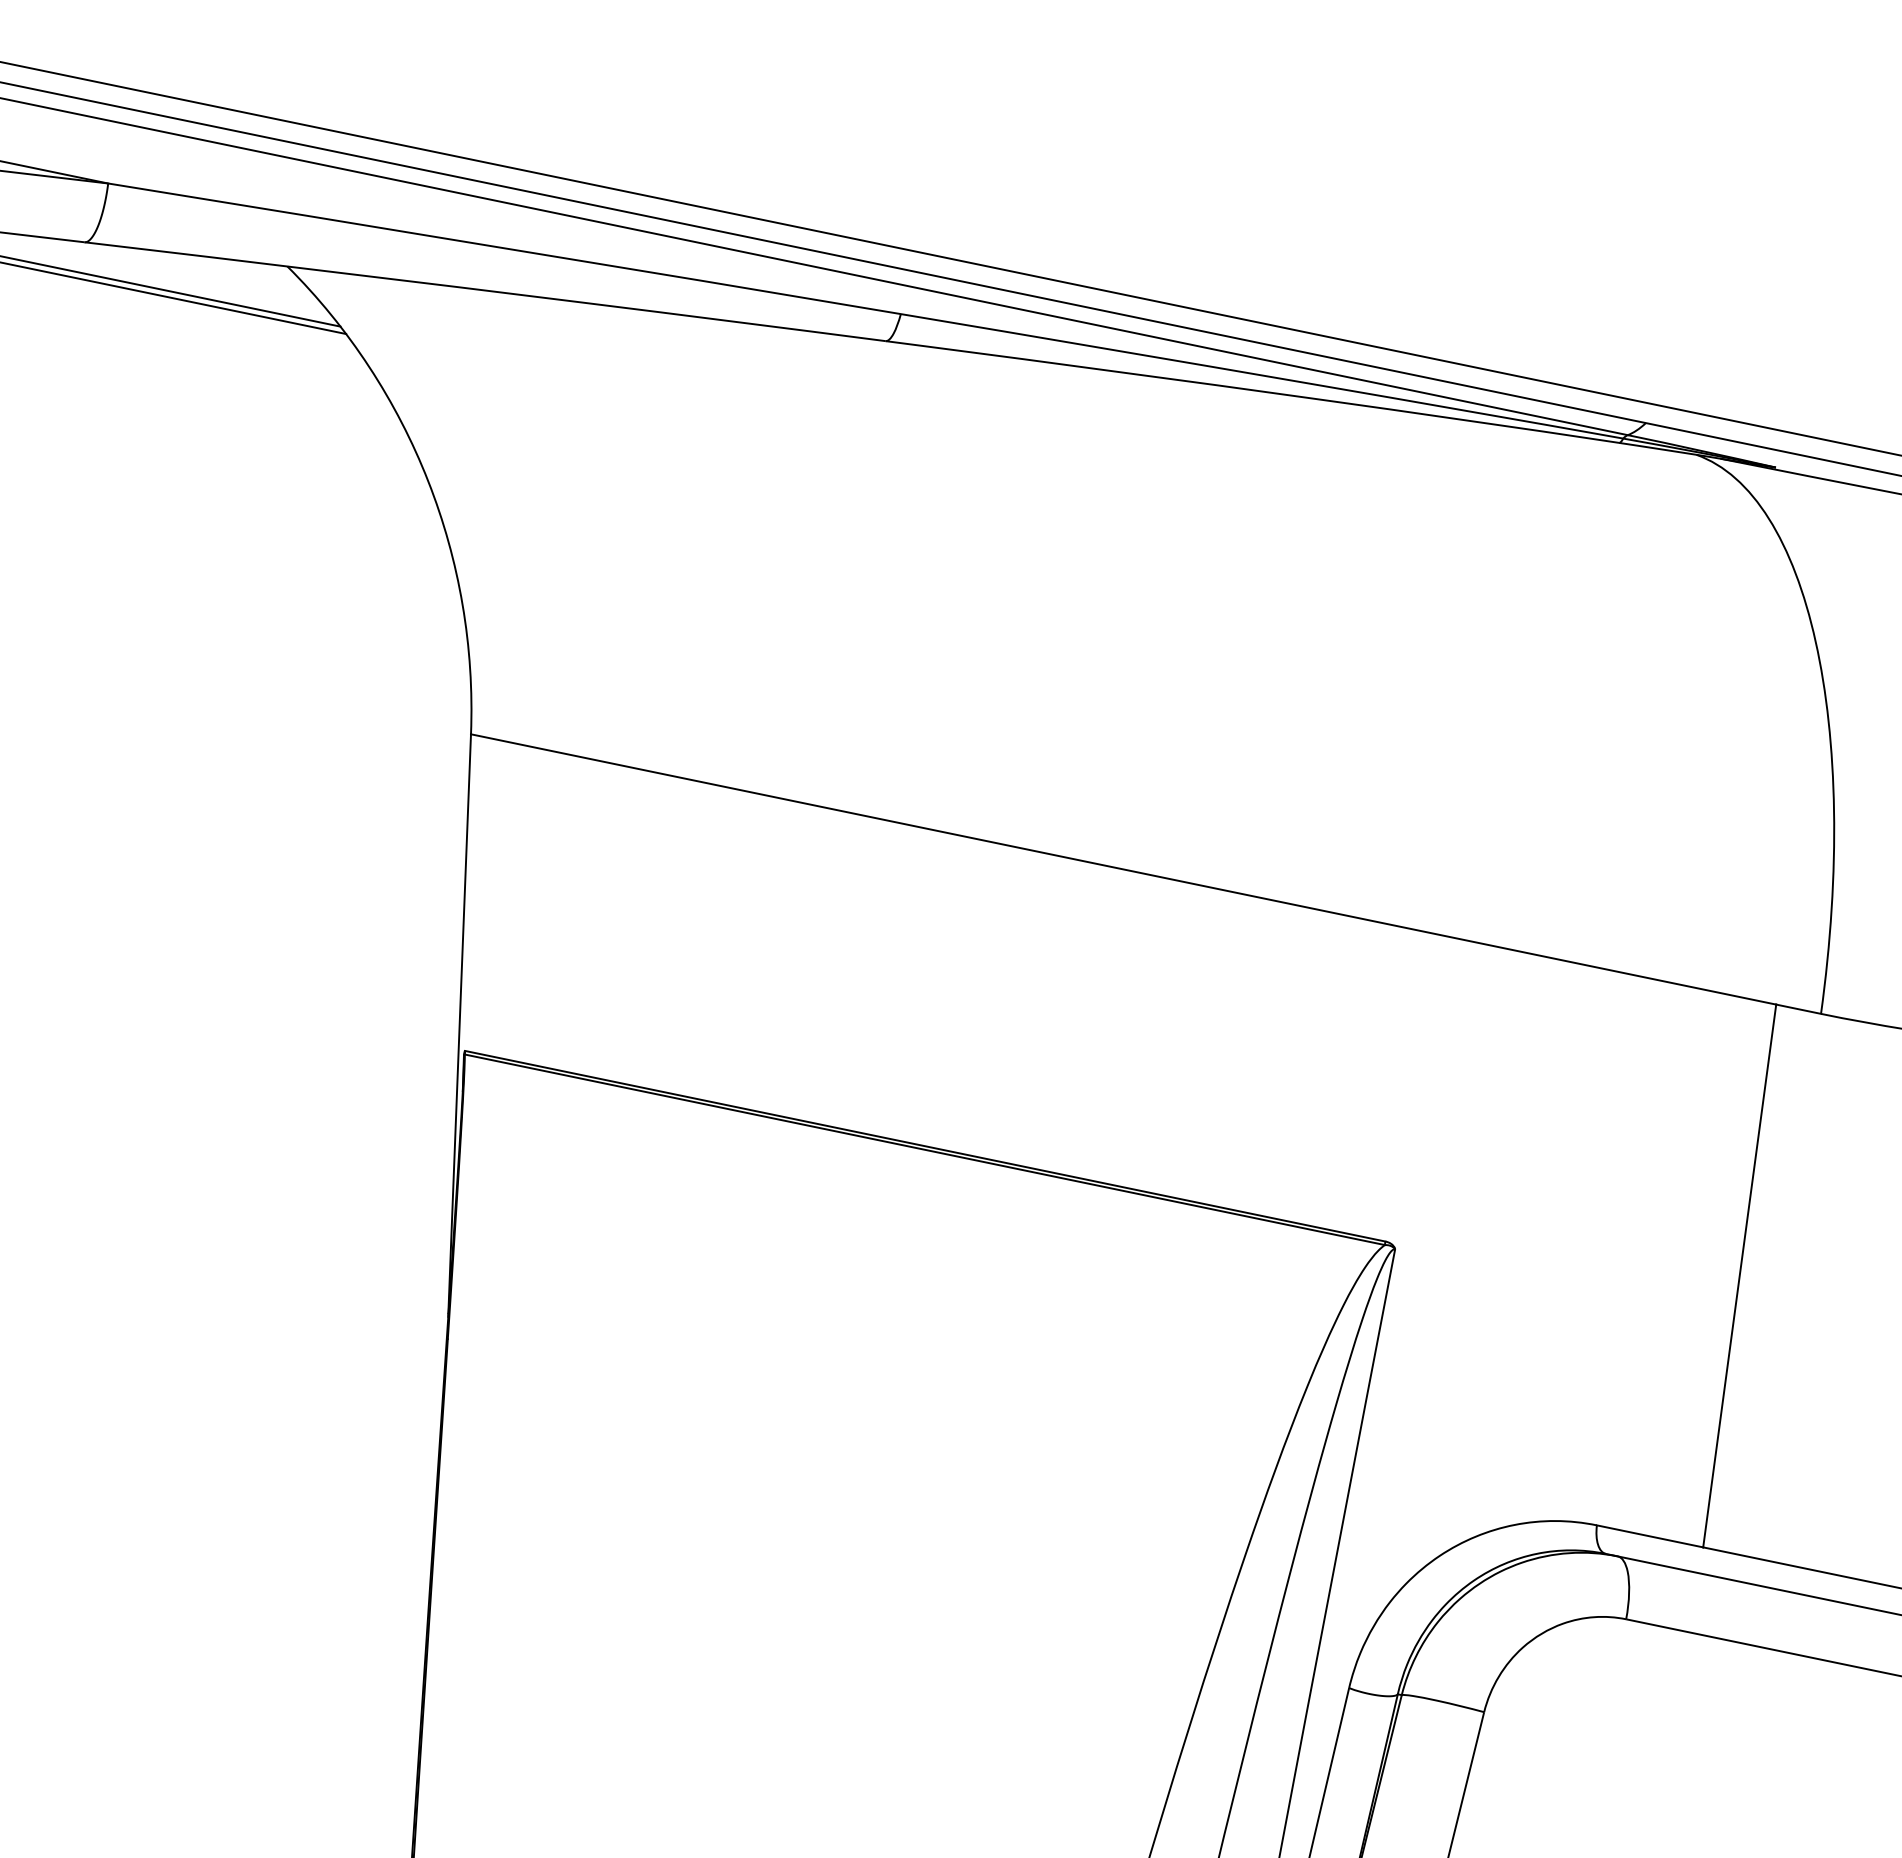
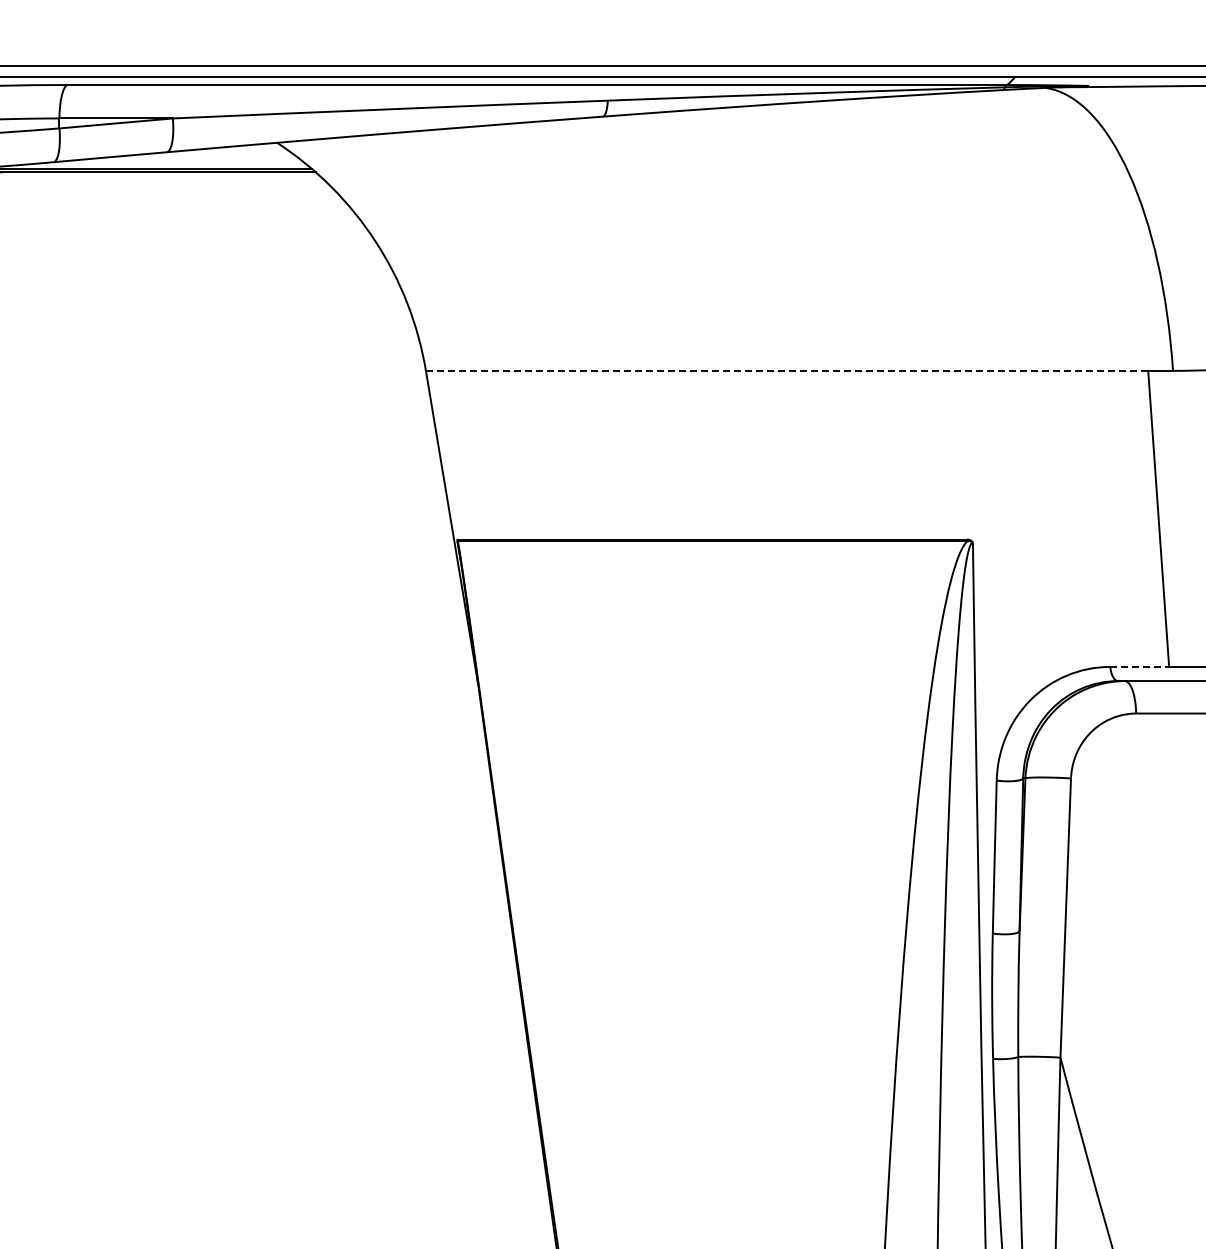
line: (1122, 868) -> (786, 370), solid -> dashed
line: (1651, 1535) -> (1140, 666), solid -> dashed

